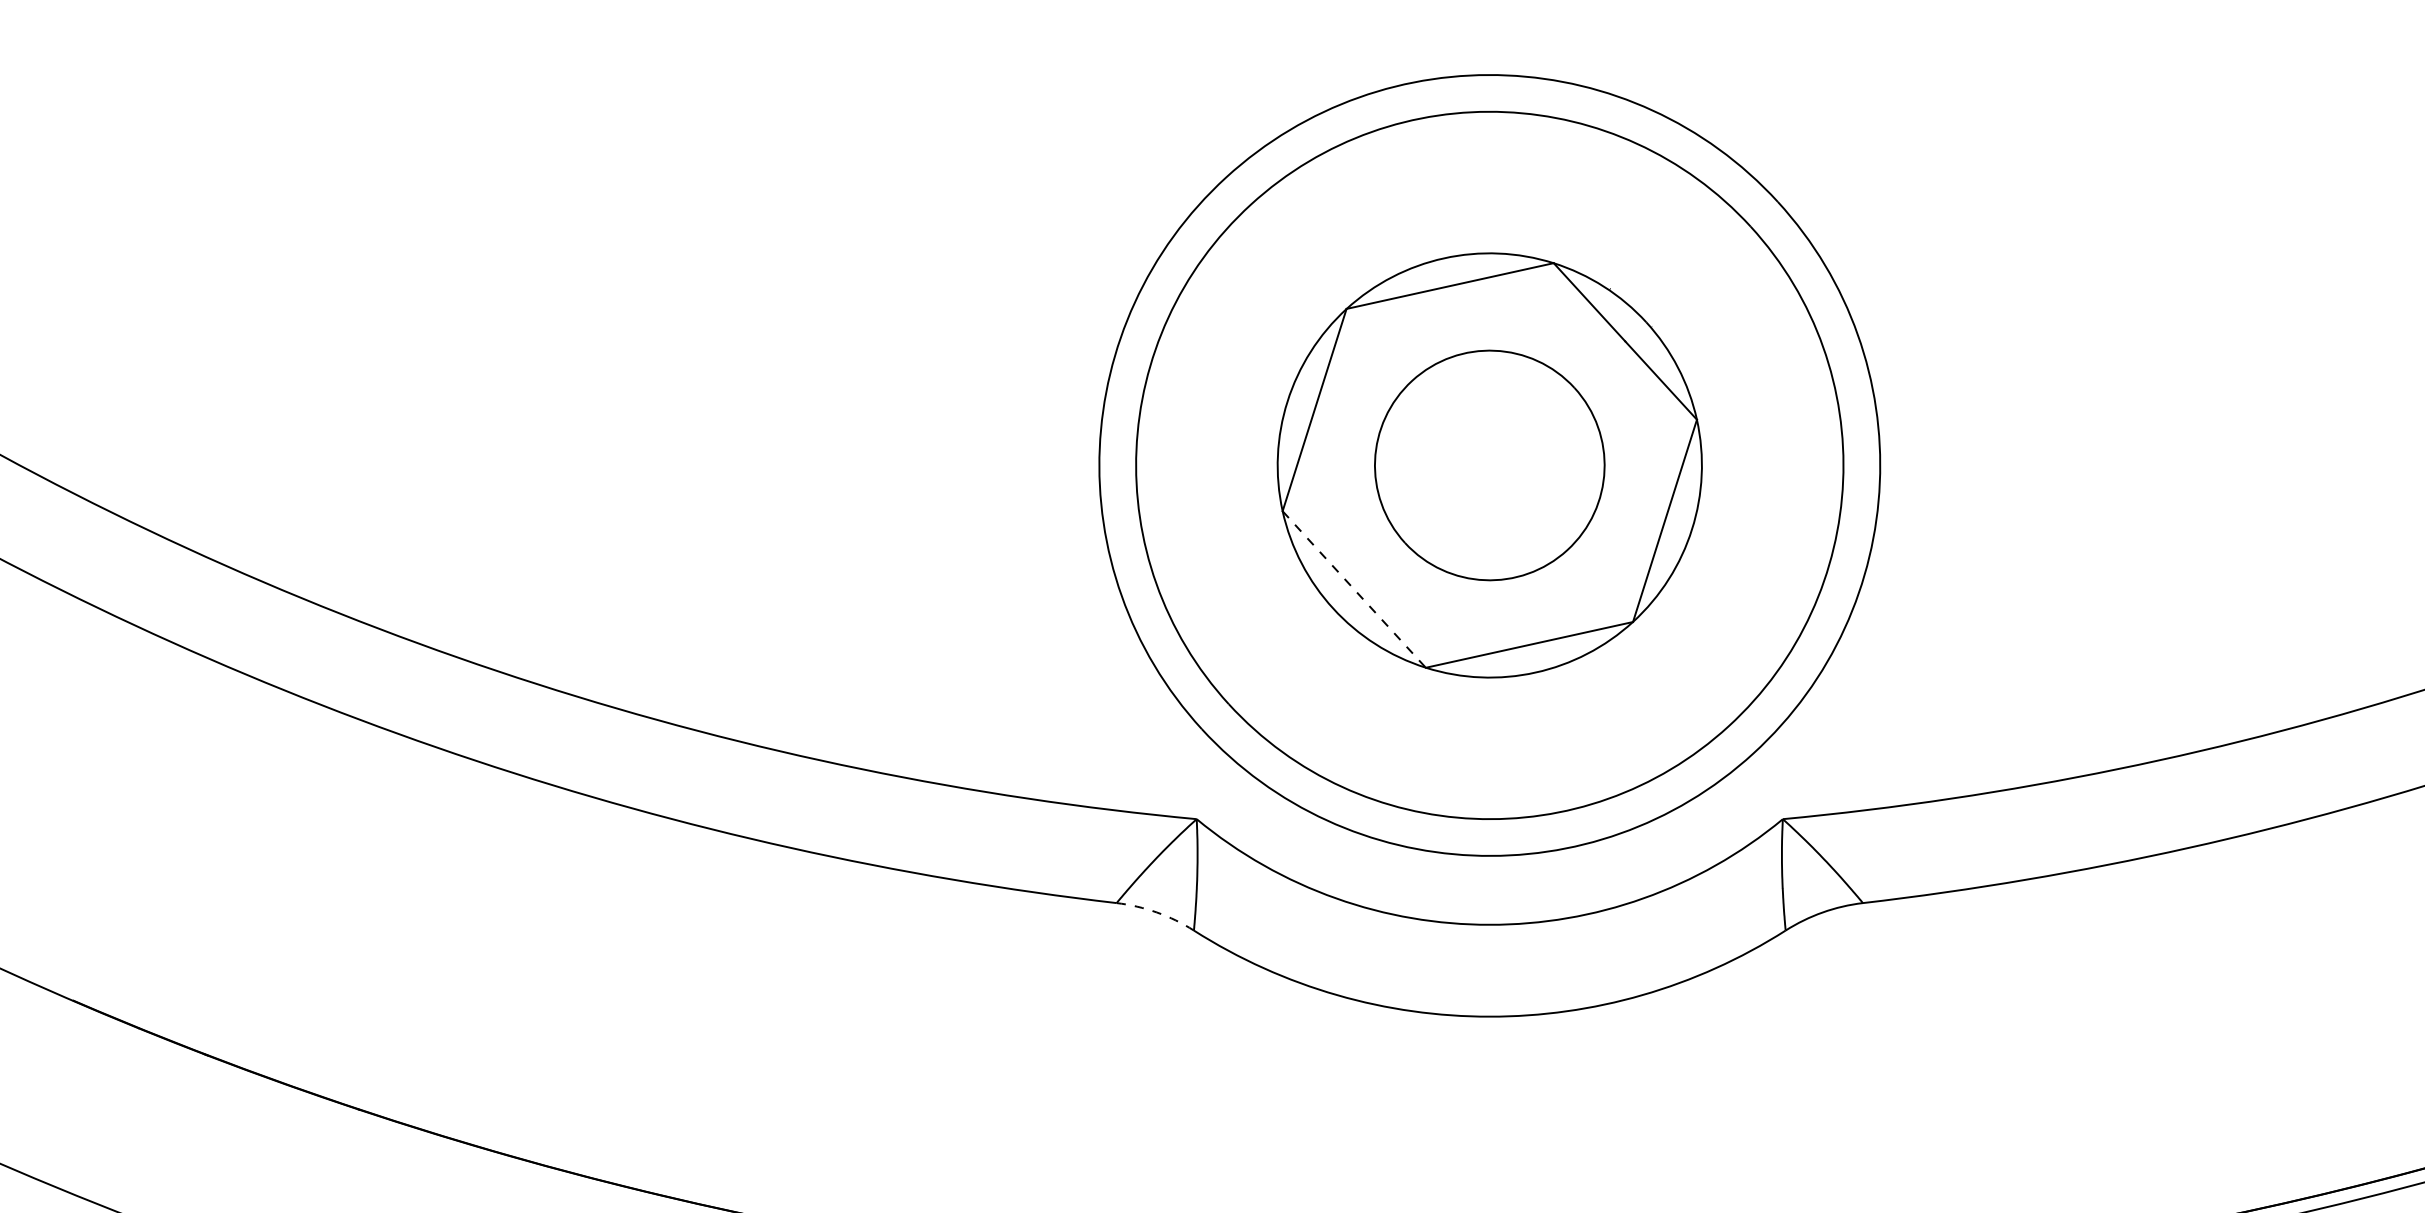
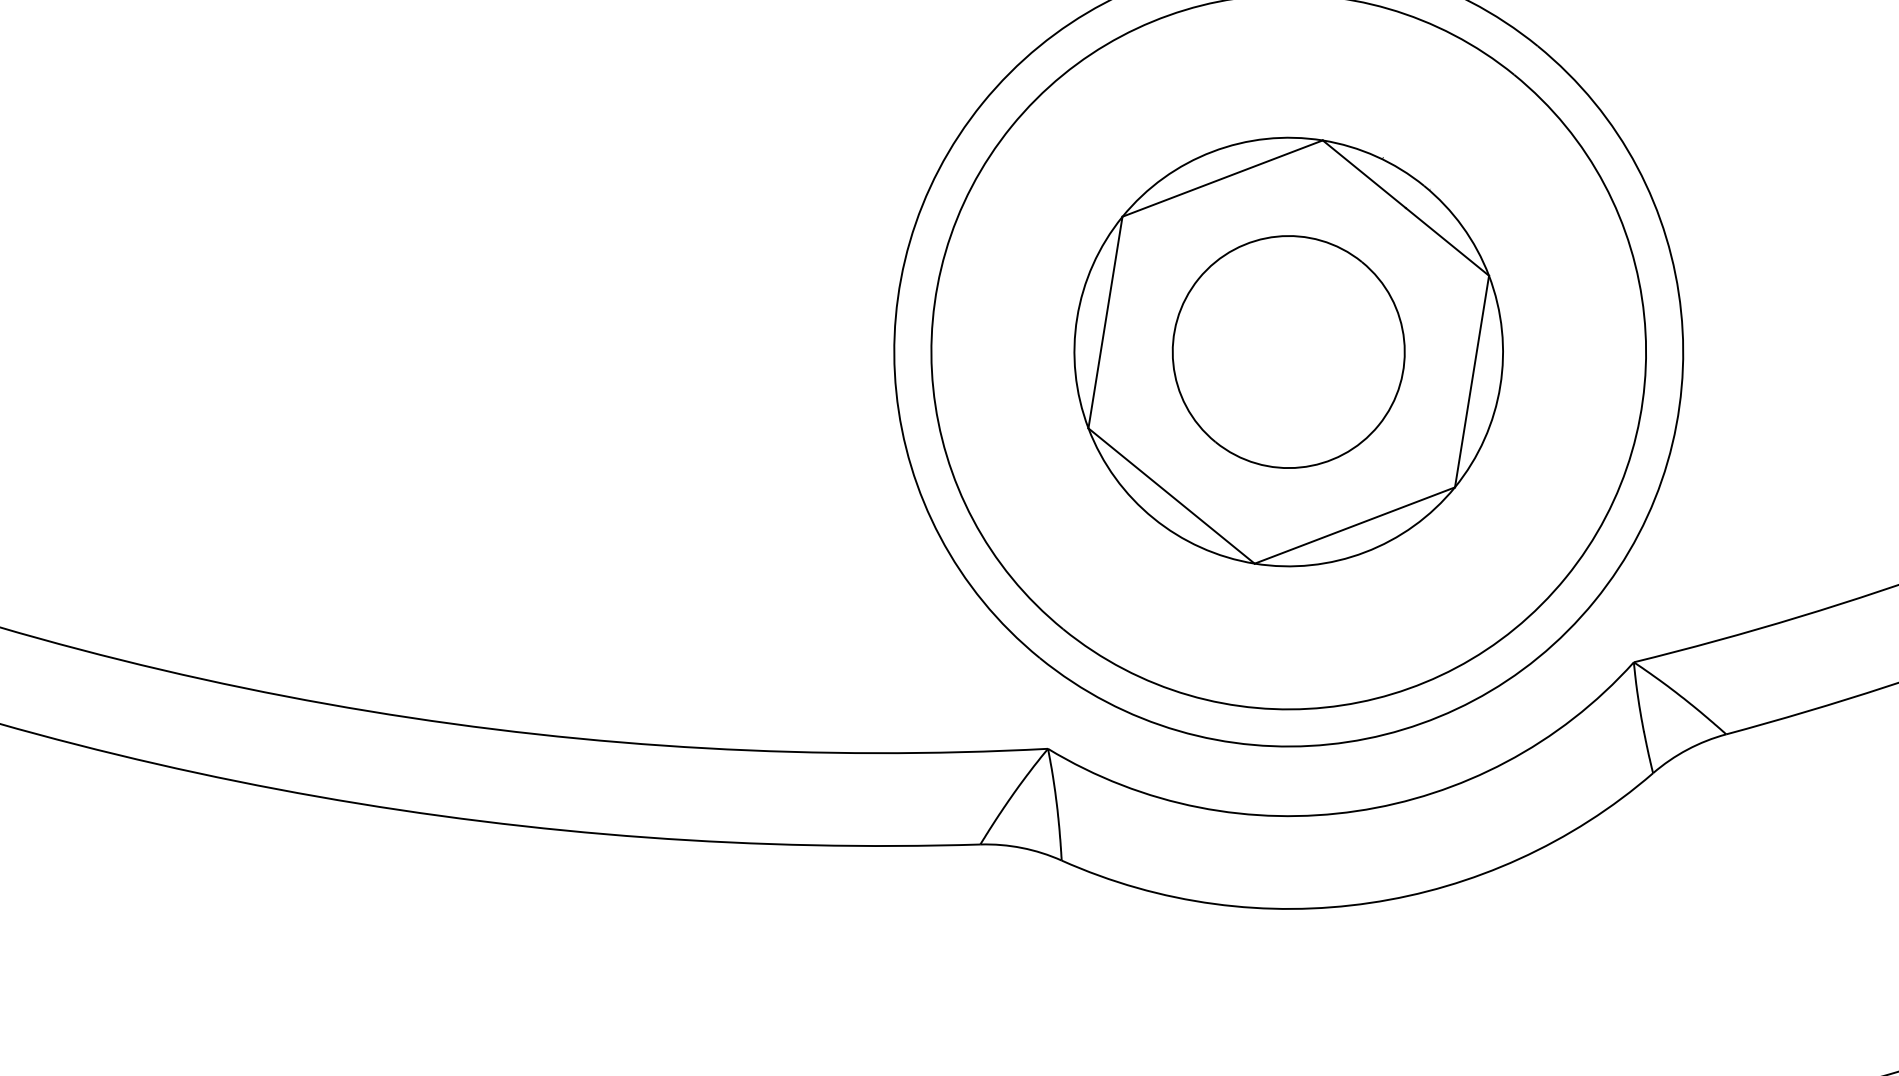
line: (1354, 589) -> (1171, 495), dashed -> solid
arc: (1156, 912) -> (1021, 848), dashed -> solid

